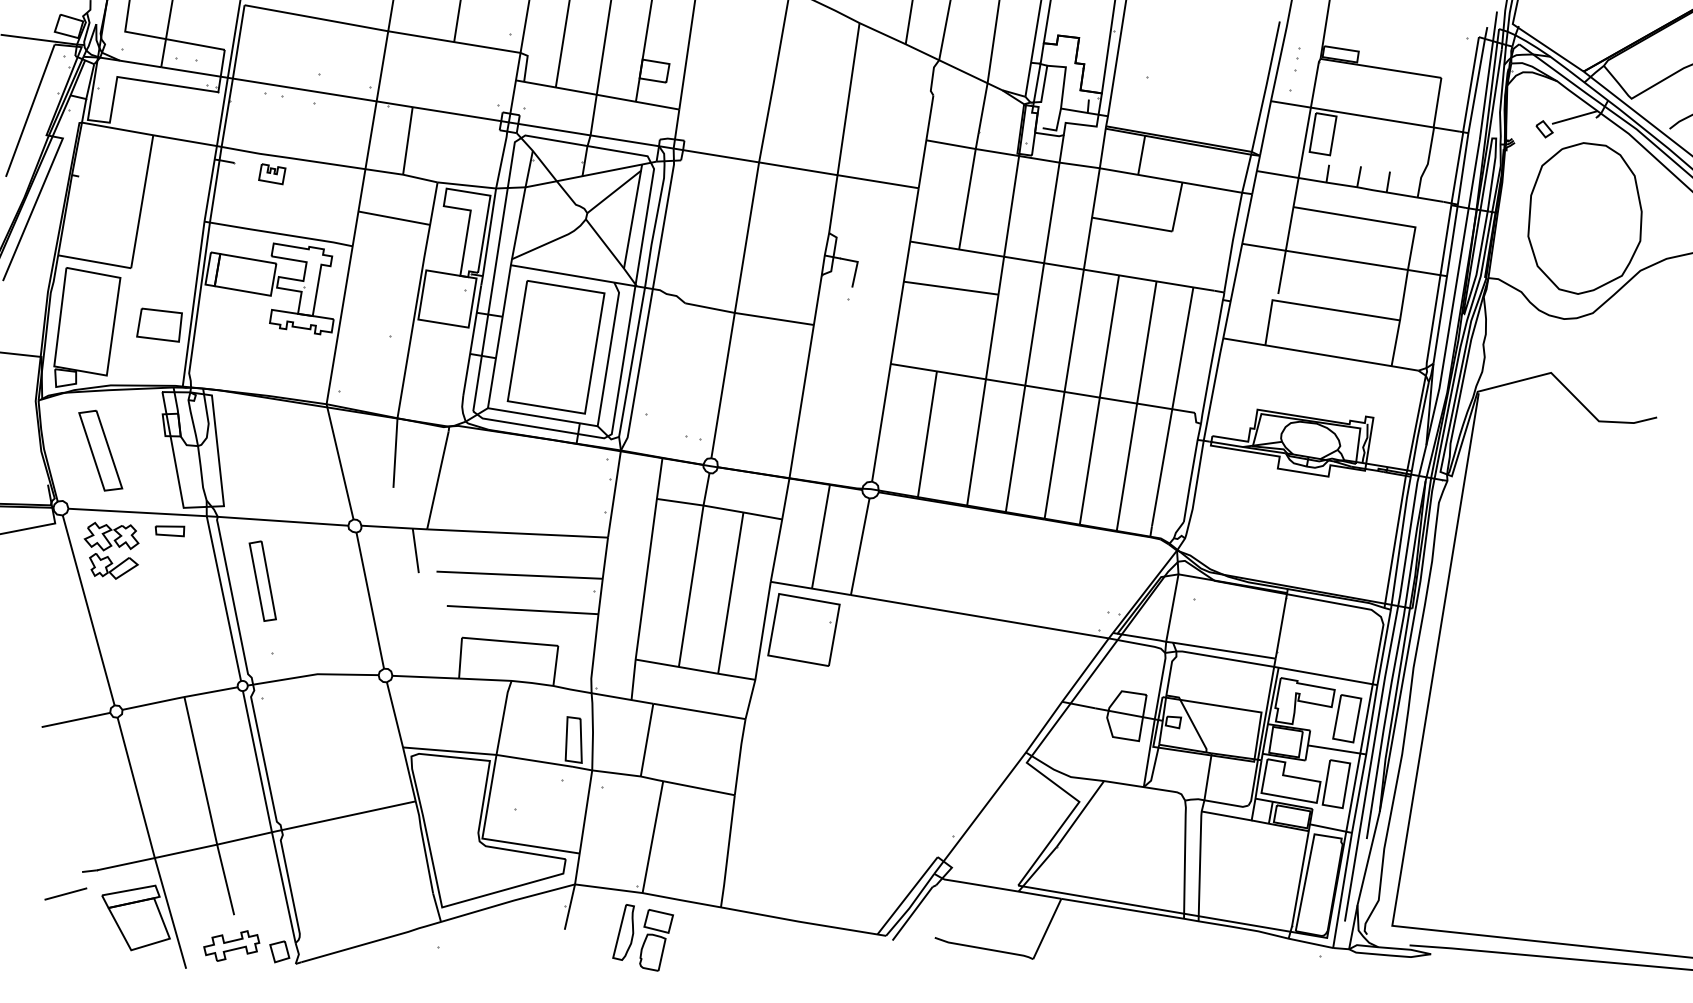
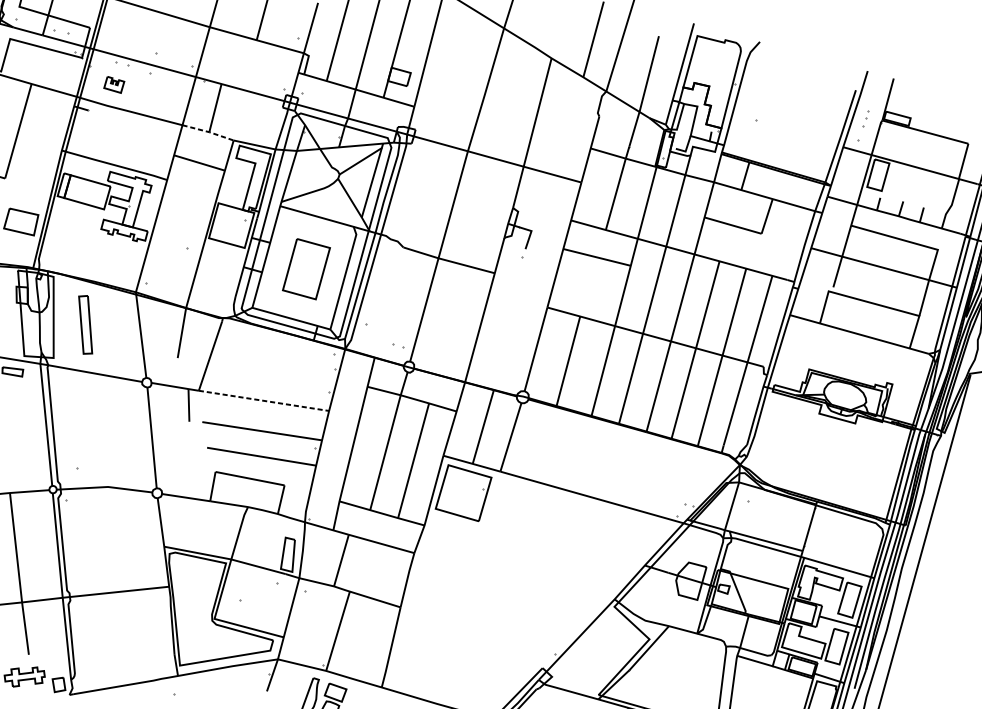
part: (272, 174) -> (114, 85), moved
line: (402, 174) -> (208, 131), solid -> dashed
part: (555, 347) -> (306, 269), size x0.6
line: (518, 533) -> (264, 400), solid -> dashed
part: (262, 580) -> (85, 324), moved

